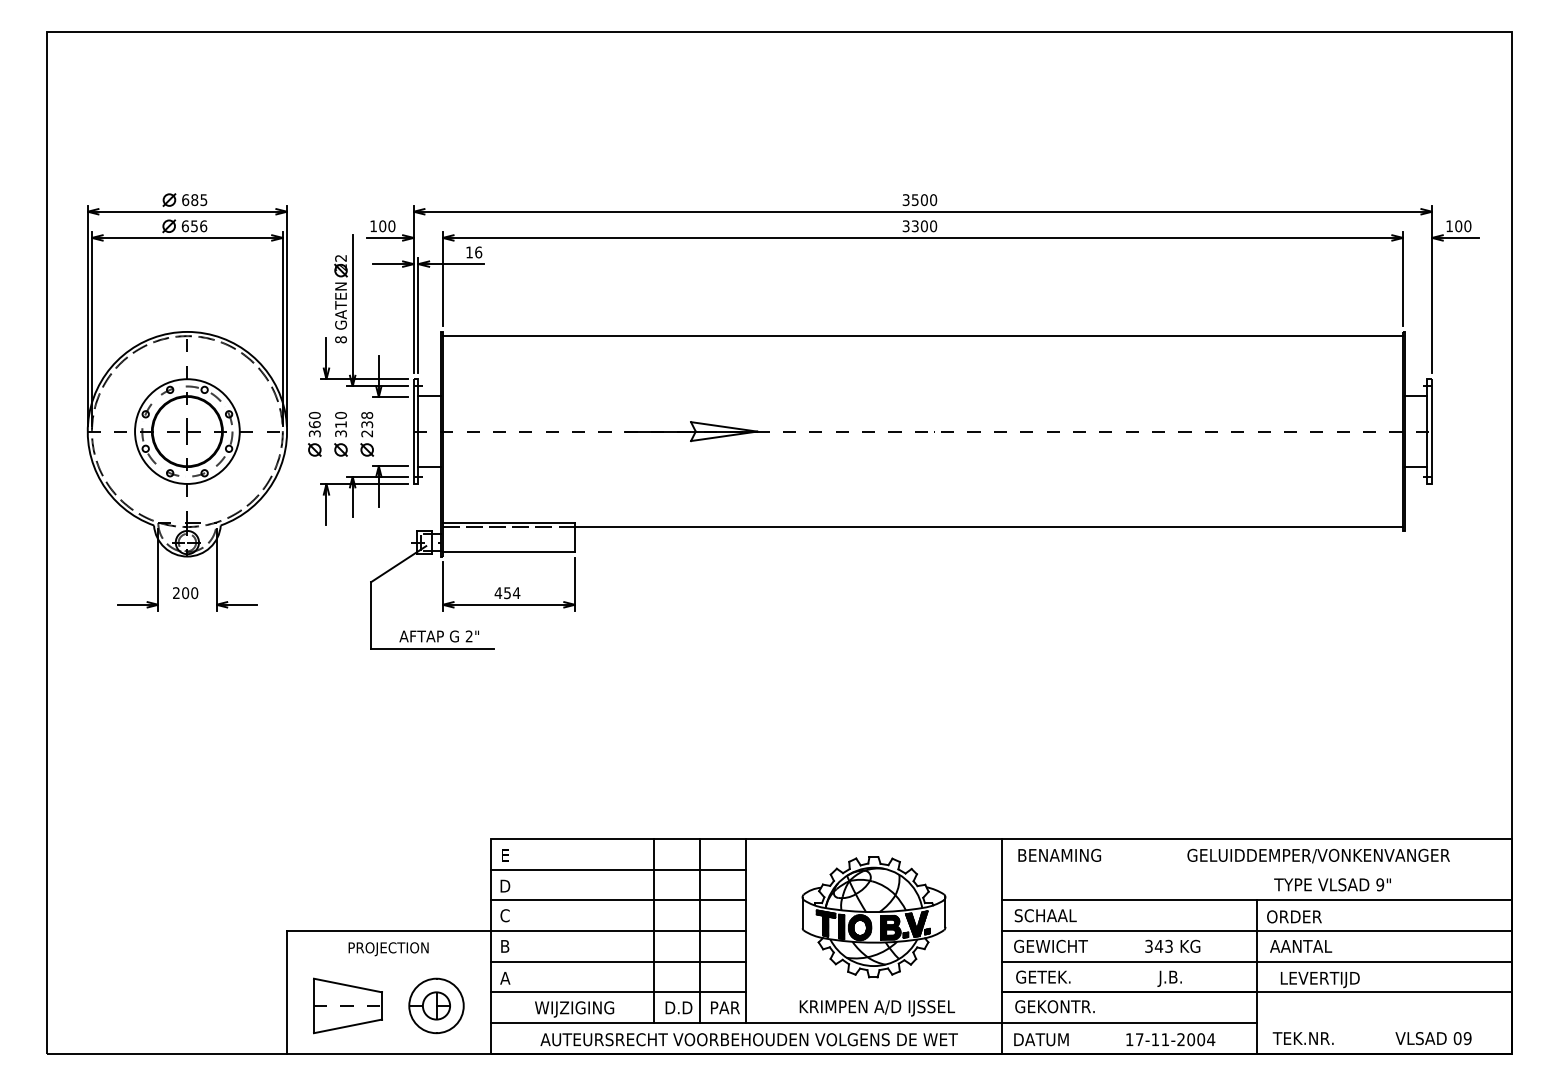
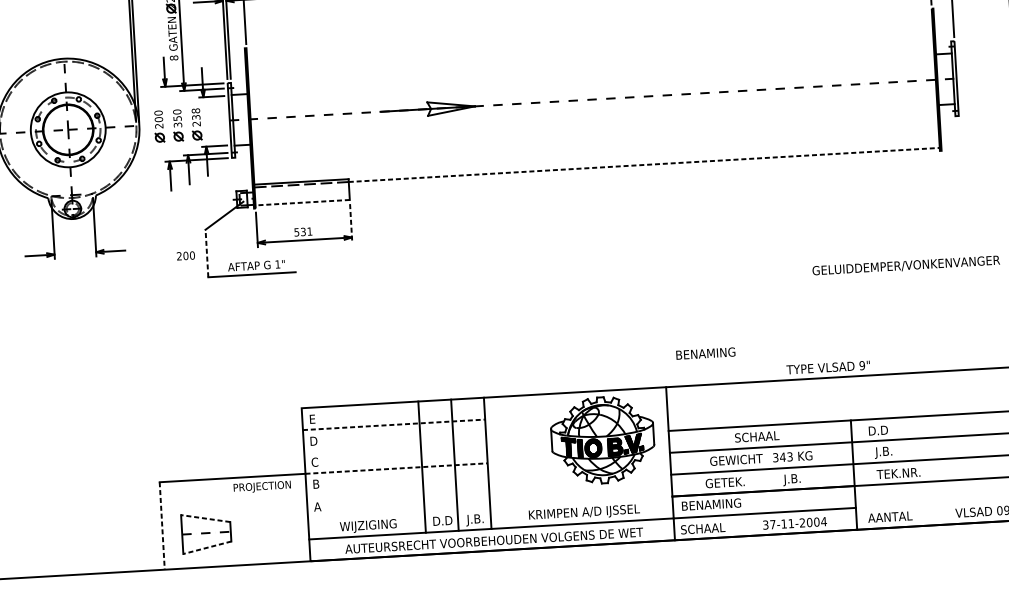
line: (922, 336) -> (588, 31), removed
text: (340, 424) -> (177, 118), 310 -> 350
text: (314, 429) -> (158, 123), 360 -> 200
line: (989, 527) -> (644, 165), solid -> dashed
line: (508, 552) -> (302, 202), solid -> dashed
line: (574, 584) -> (350, 223), solid -> dashed
text: (185, 593) -> (185, 256), moved
text: (507, 593) -> (303, 232), 454 -> 531
line: (371, 614) -> (207, 252), solid -> dashed
text: (468, 636) -> (277, 264), 2" -> 1"
text: (1059, 854) -> (705, 352), moved
text: (1318, 855) -> (906, 265), moved
line: (618, 869) -> (393, 424), solid -> dashed
text: (1332, 884) -> (828, 367), moved
line: (618, 900) -> (395, 446), removed
text: (1045, 915) -> (756, 436), moved
text: (1294, 916) -> (878, 430), ORDER -> D.D
part: (873, 917) -> (602, 440), moved
line: (618, 931) -> (396, 468), solid -> dashed
text: (1050, 945) -> (736, 459), moved
text: (1301, 948) -> (884, 452), AANTAL -> J.B.
text: (388, 949) -> (262, 487), moved
line: (618, 961) -> (397, 490), removed
text: (1043, 976) -> (725, 482), moved
text: (1319, 980) -> (898, 475), LEVERTIJD -> TEK.NR.
line: (348, 985) -> (206, 518), solid -> dashed
line: (286, 992) -> (162, 526), solid -> dashed
line: (618, 992) -> (399, 512), removed
part: (436, 1005) -> (269, 529), removed
text: (1055, 1006) -> (711, 504), GEKONTR. -> BENAMING
text: (725, 1009) -> (476, 520), PAR -> J.B.
line: (348, 1026) -> (207, 547), solid -> dashed
text: (1303, 1038) -> (889, 517), TEK.NR. -> AANTAL
text: (1041, 1039) -> (702, 528), DATUM -> SCHAAL
text: (1129, 1039) -> (765, 524), 17-11-2004 -> 37-11-2004

